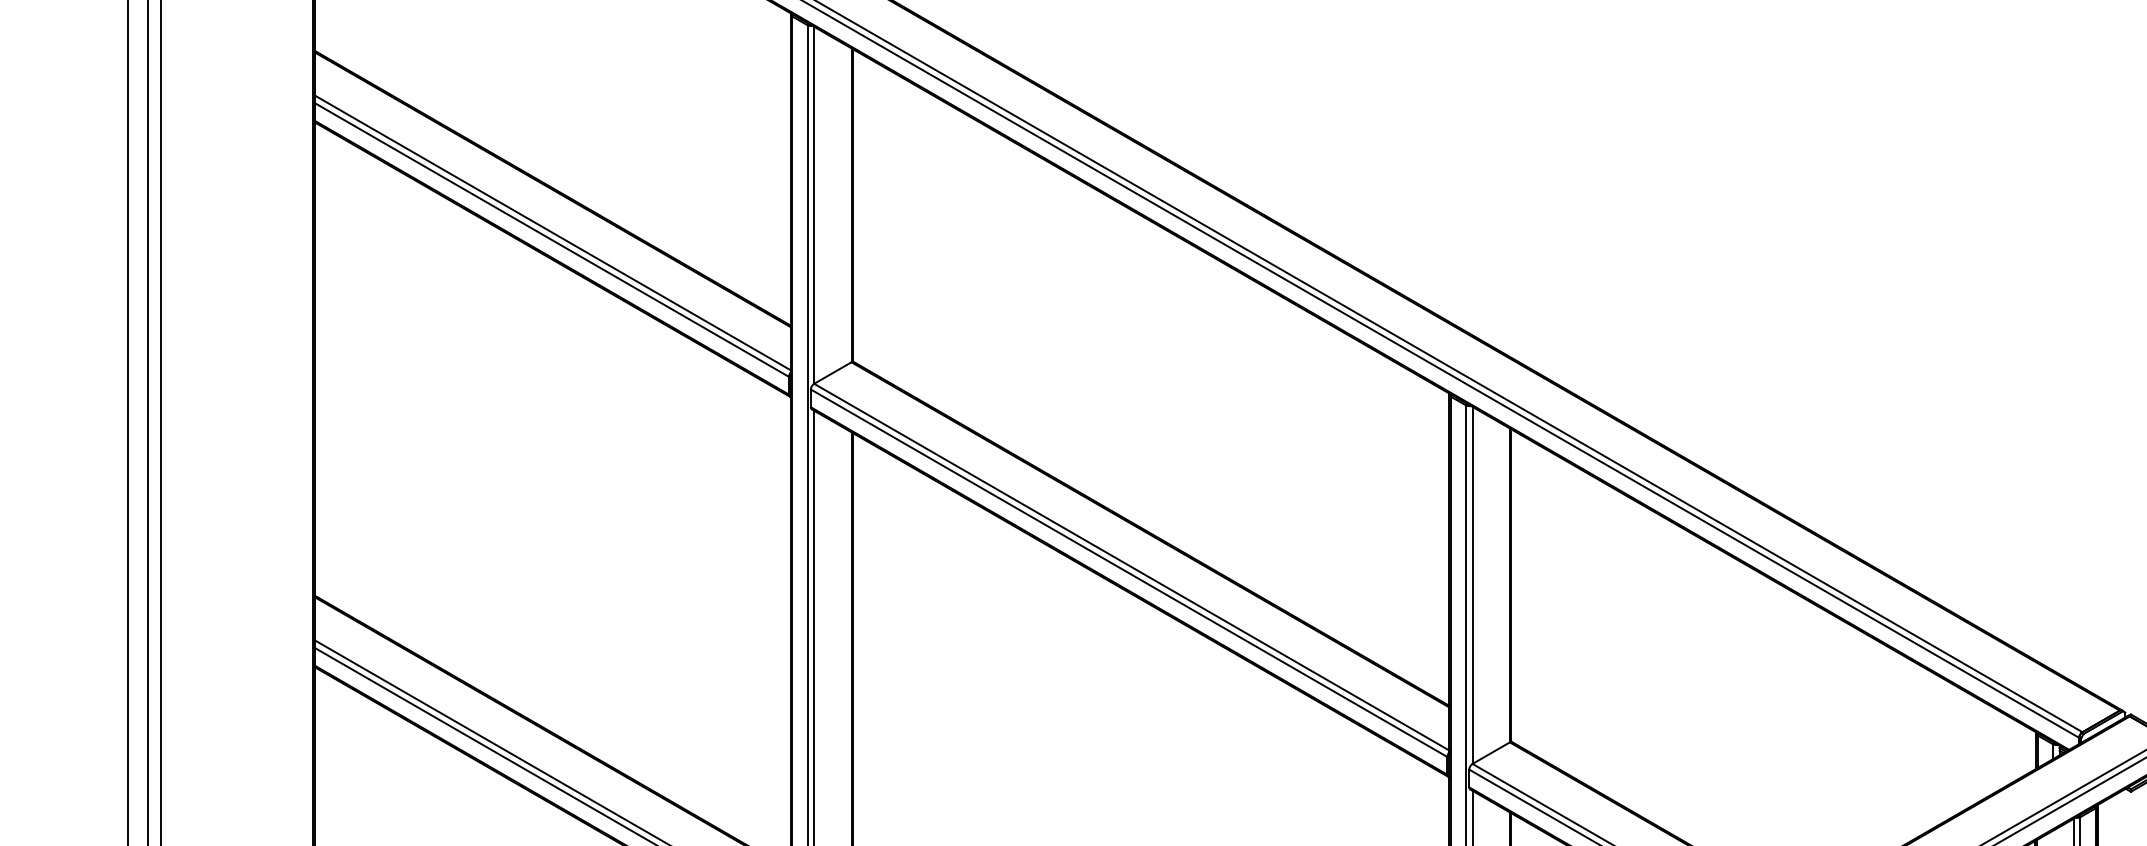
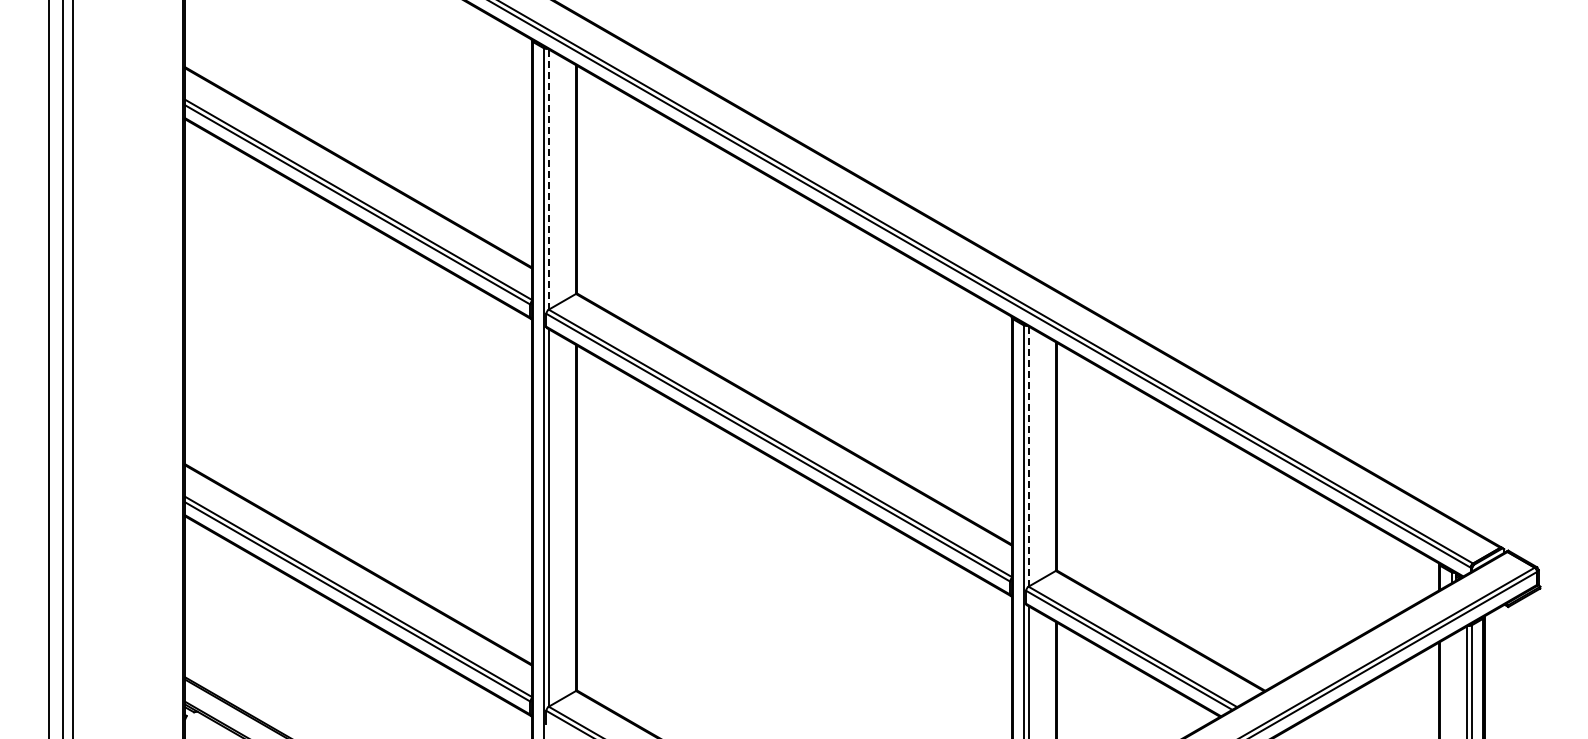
line: (813, 205) -> (548, 179), solid -> dashed
line: (1472, 585) -> (1028, 456), solid -> dashed

